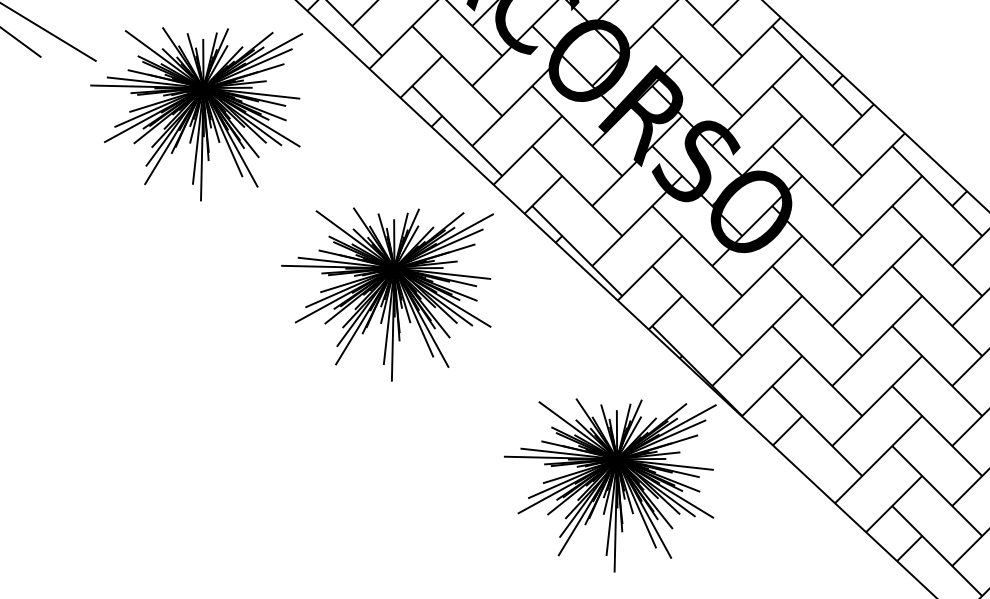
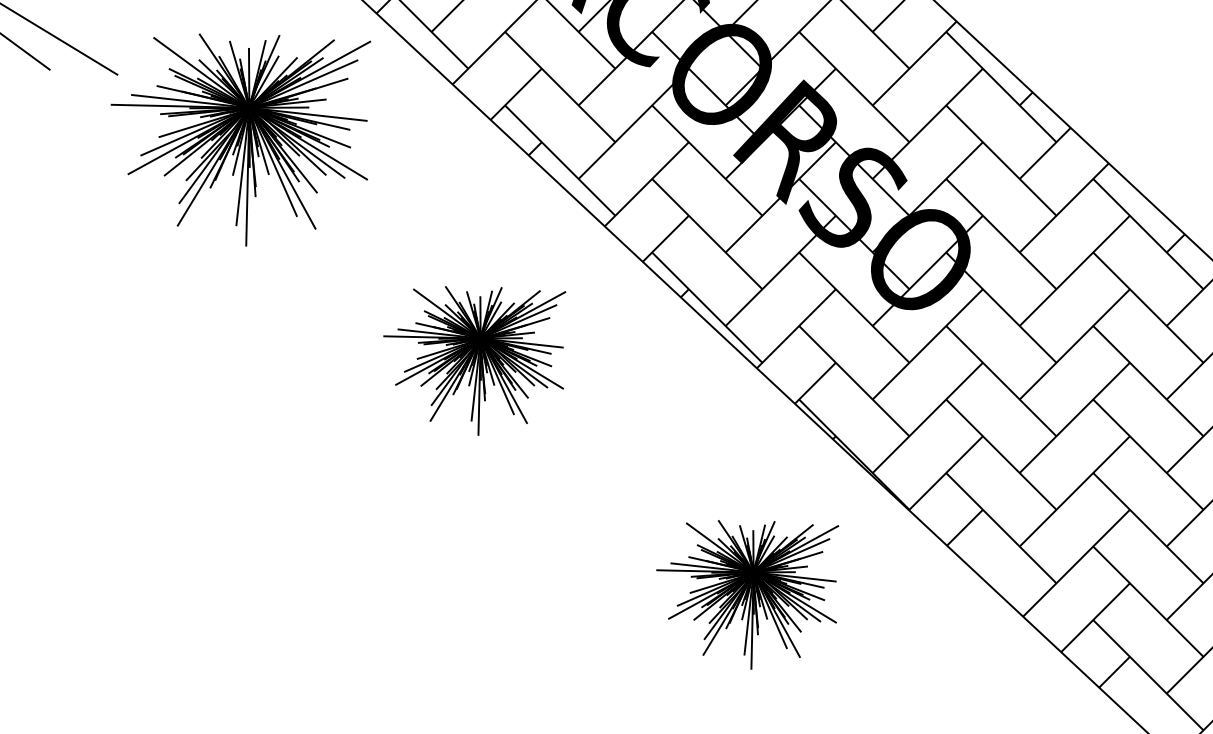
part: (387, 294) -> (474, 360), size x0.7
part: (610, 485) -> (747, 594), size x0.7

